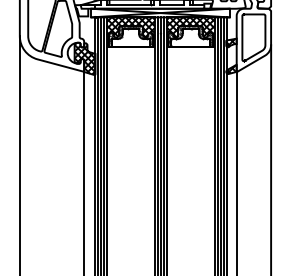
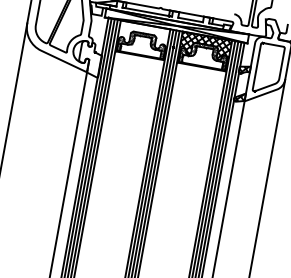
hatch: (130, 27) -> (143, 35), removed
hatch: (84, 58) -> (89, 58), removed

